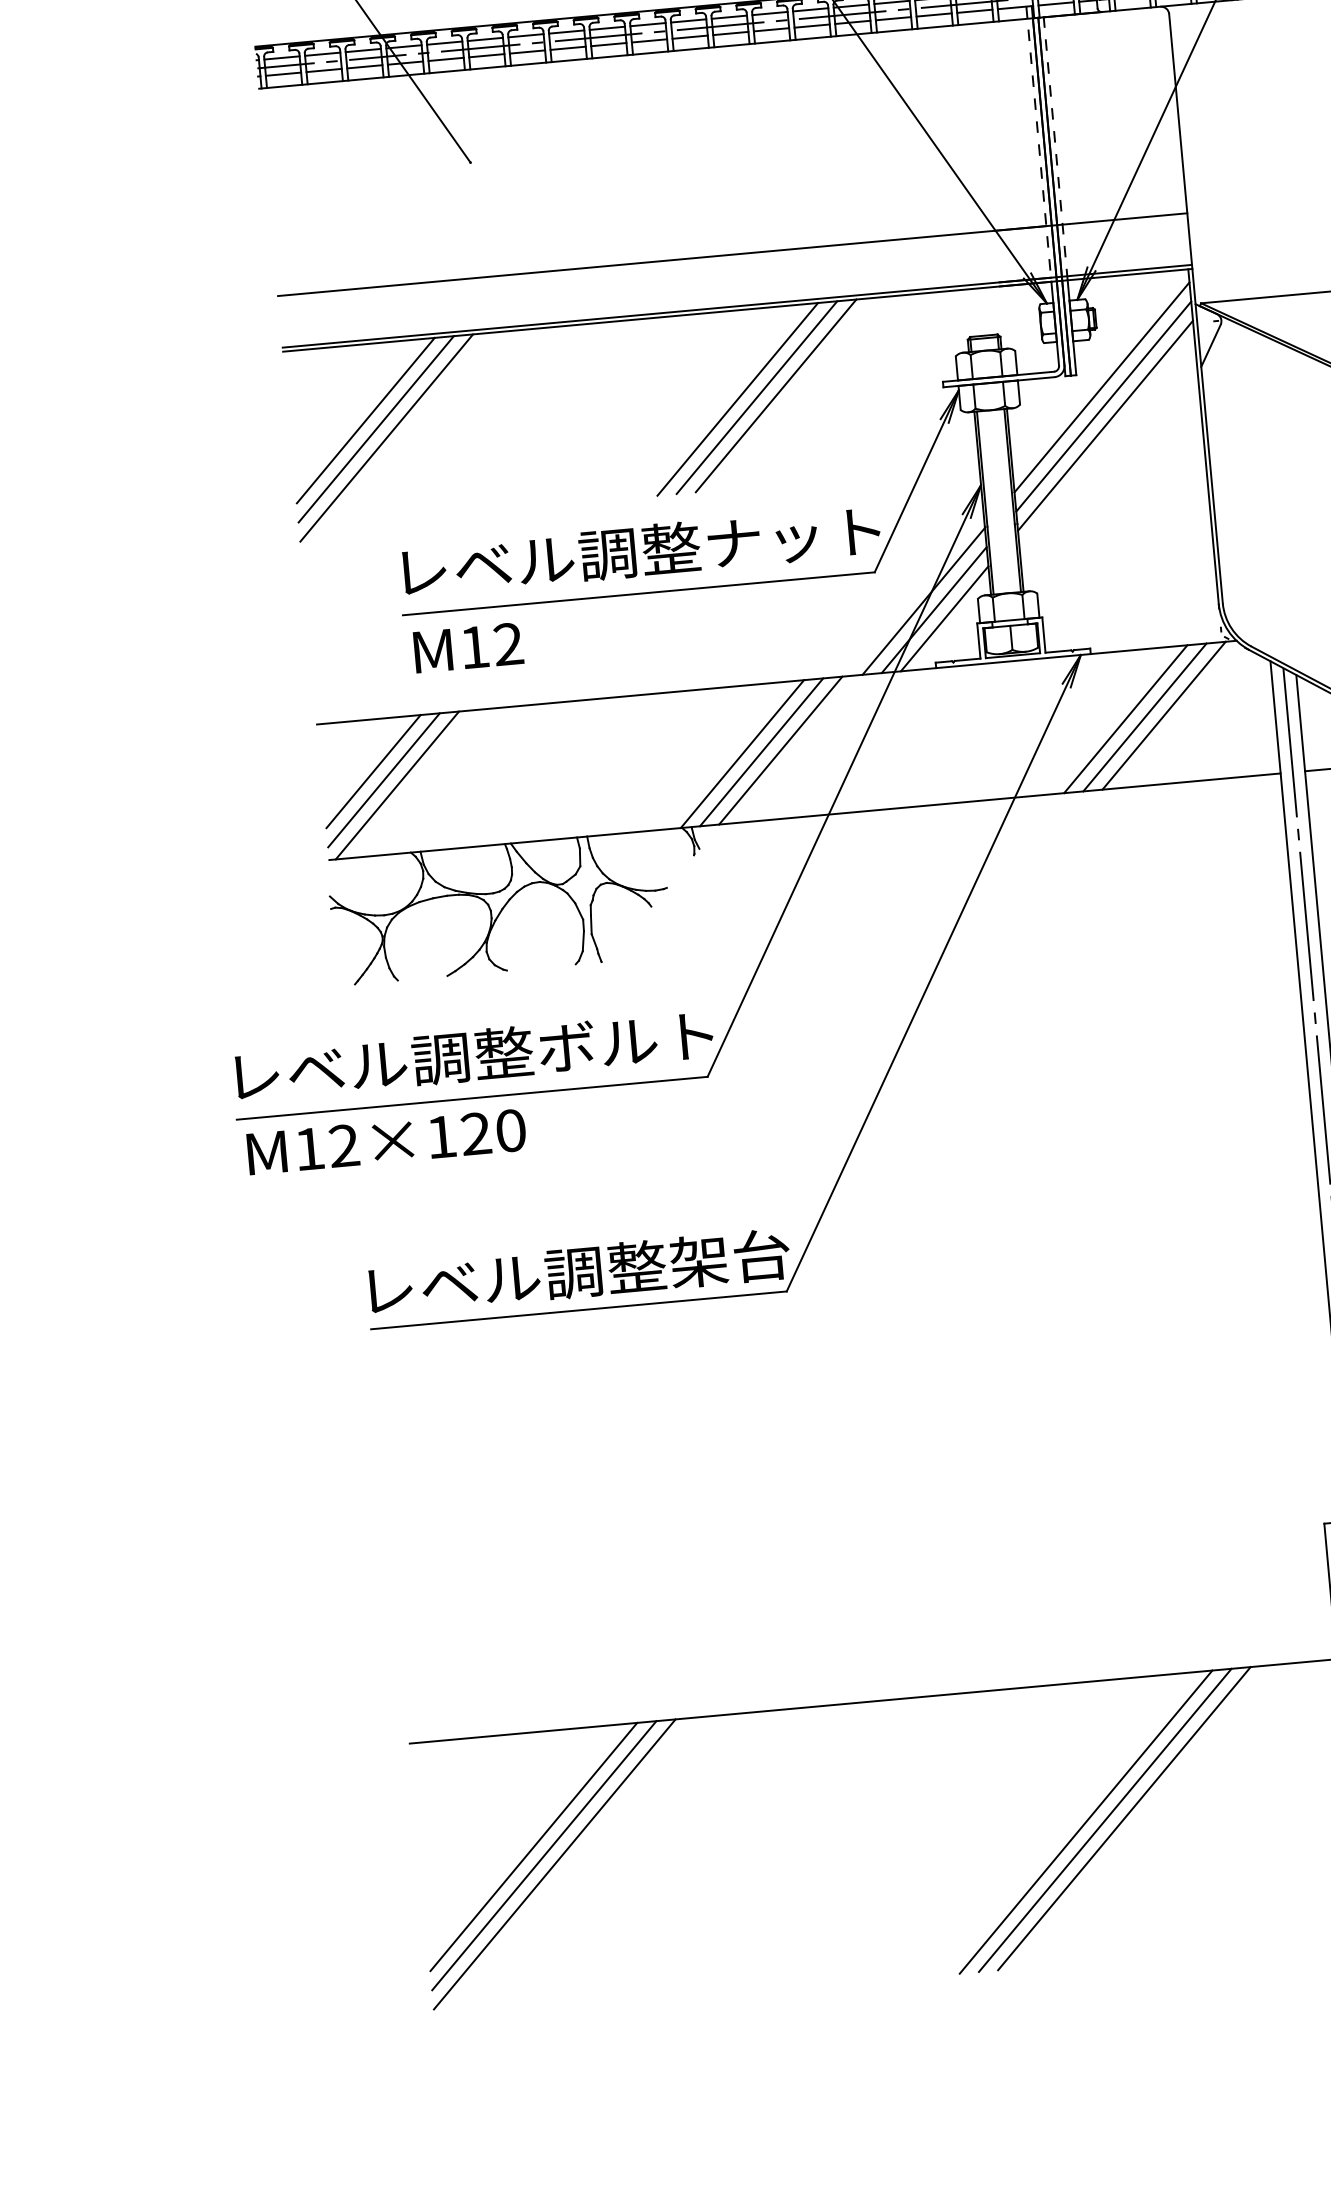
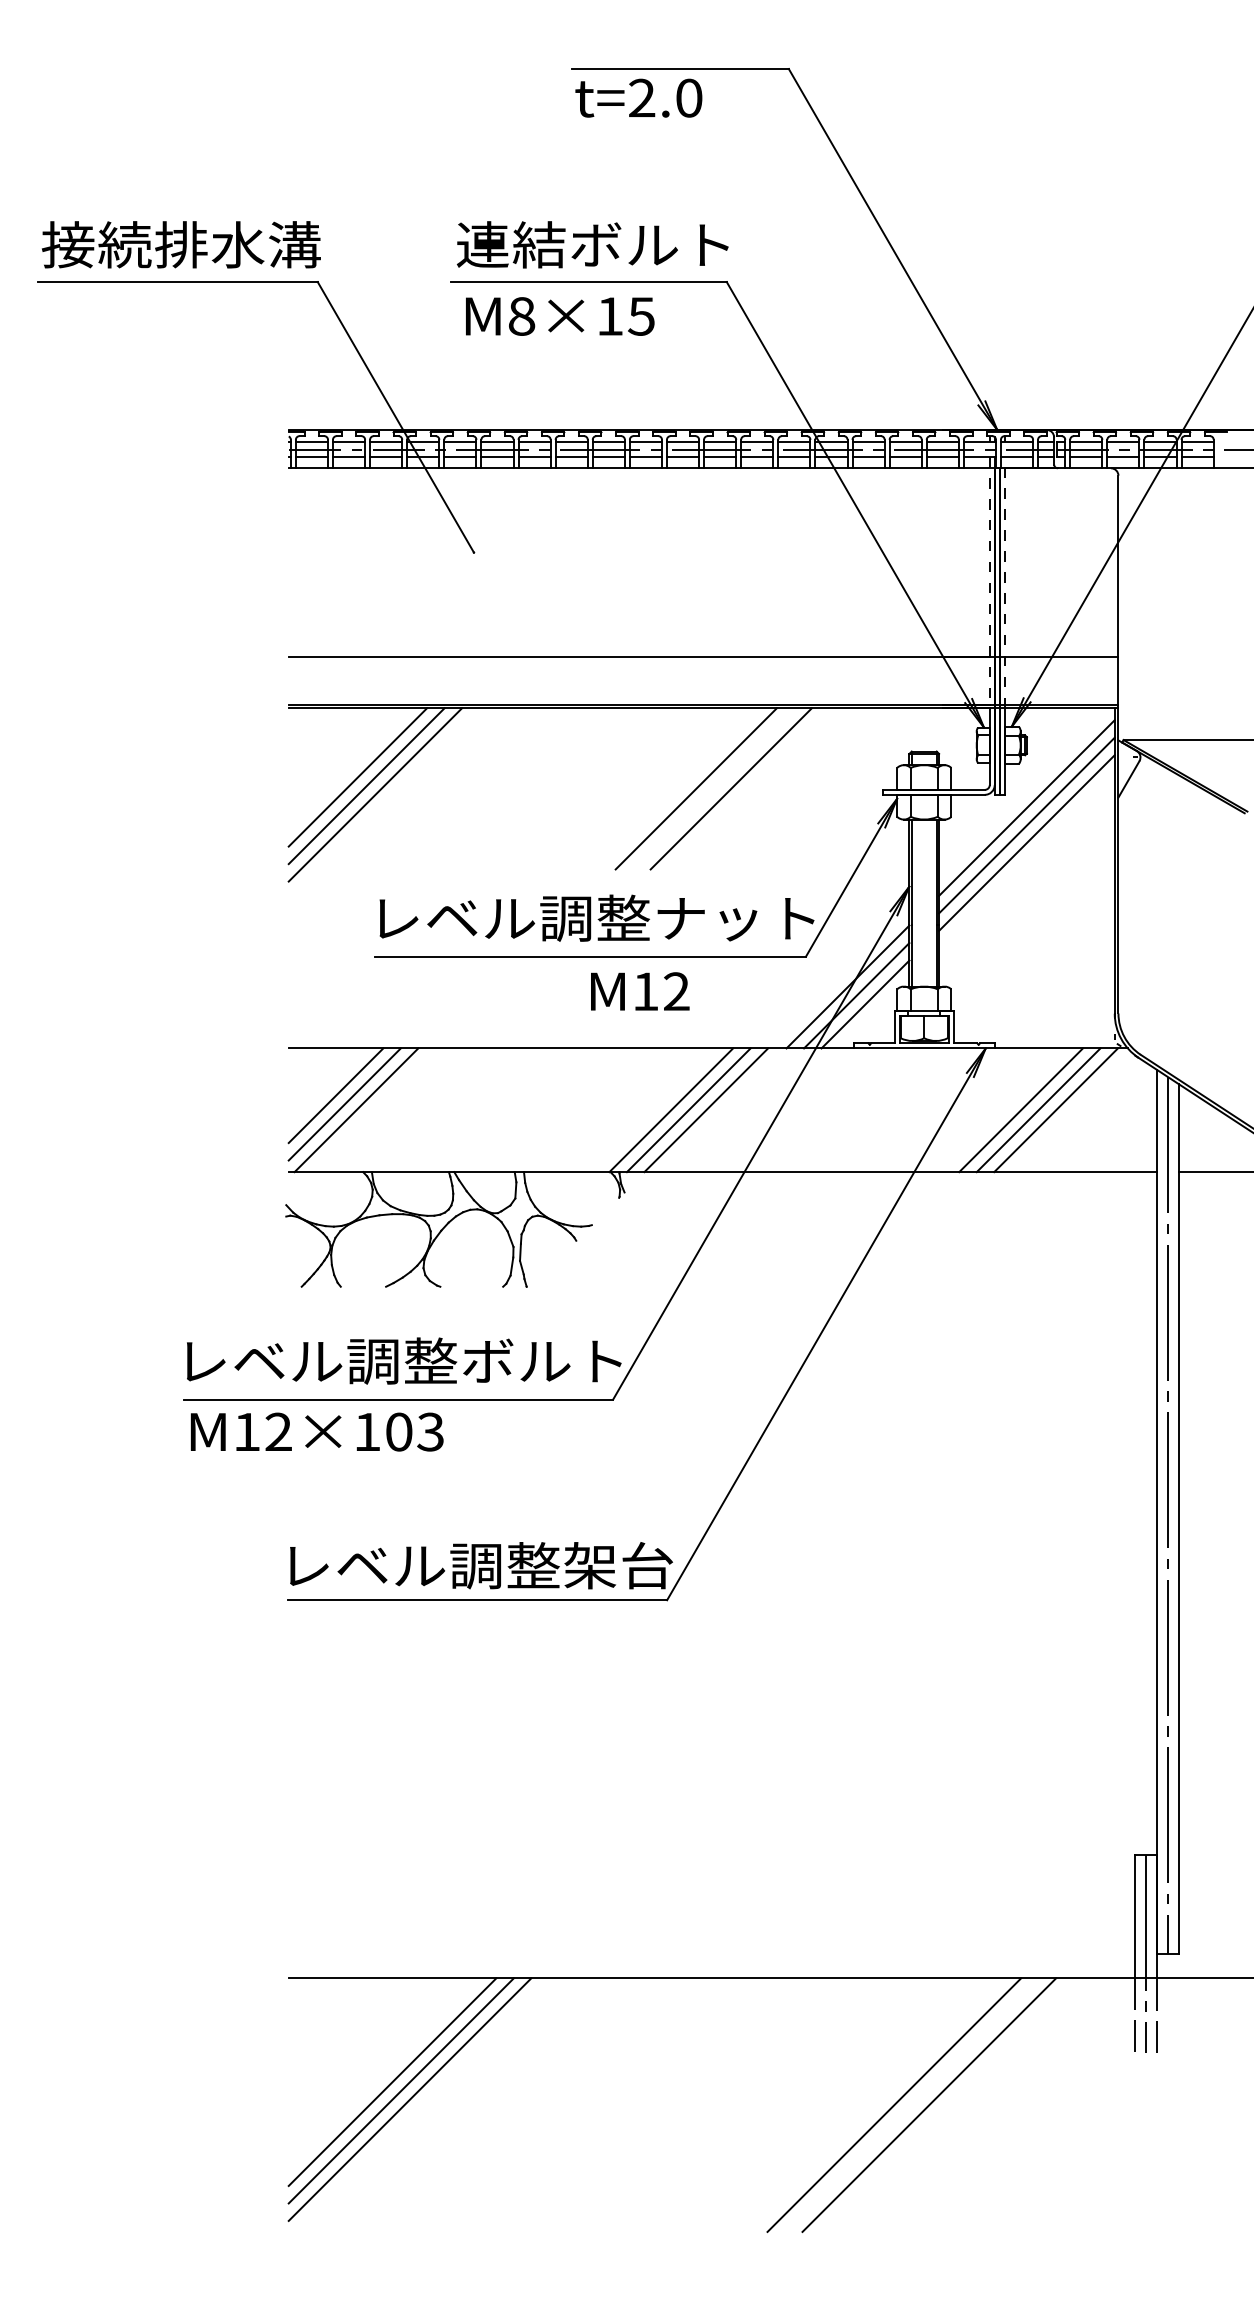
line: (756, 397) -> (713, 788), removed
text: (468, 647) -> (640, 991), moved
text: (493, 1131) -> (414, 1431), M12×120 -> M12×103
line: (1104, 1819) -> (911, 2104), removed

